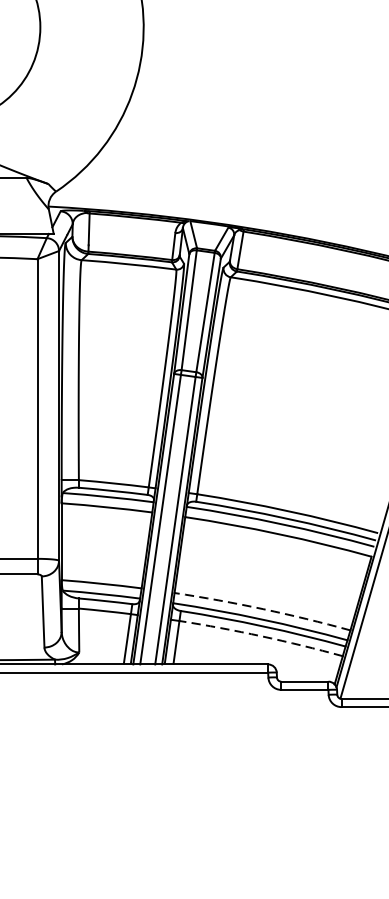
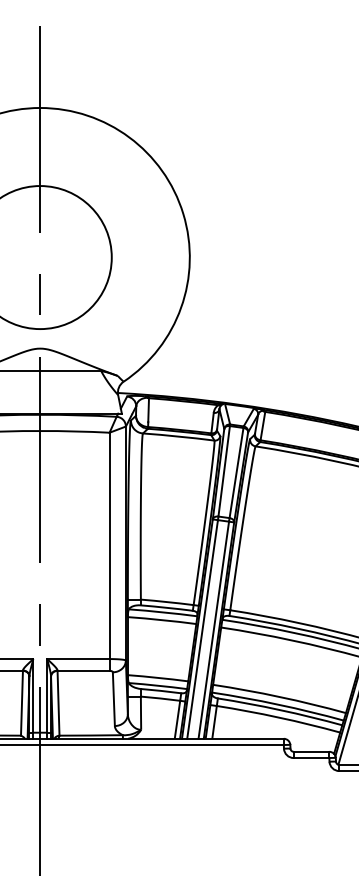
arc: (262, 609) -> (279, 697), dashed -> solid
arc: (261, 636) -> (278, 717), dashed -> solid

